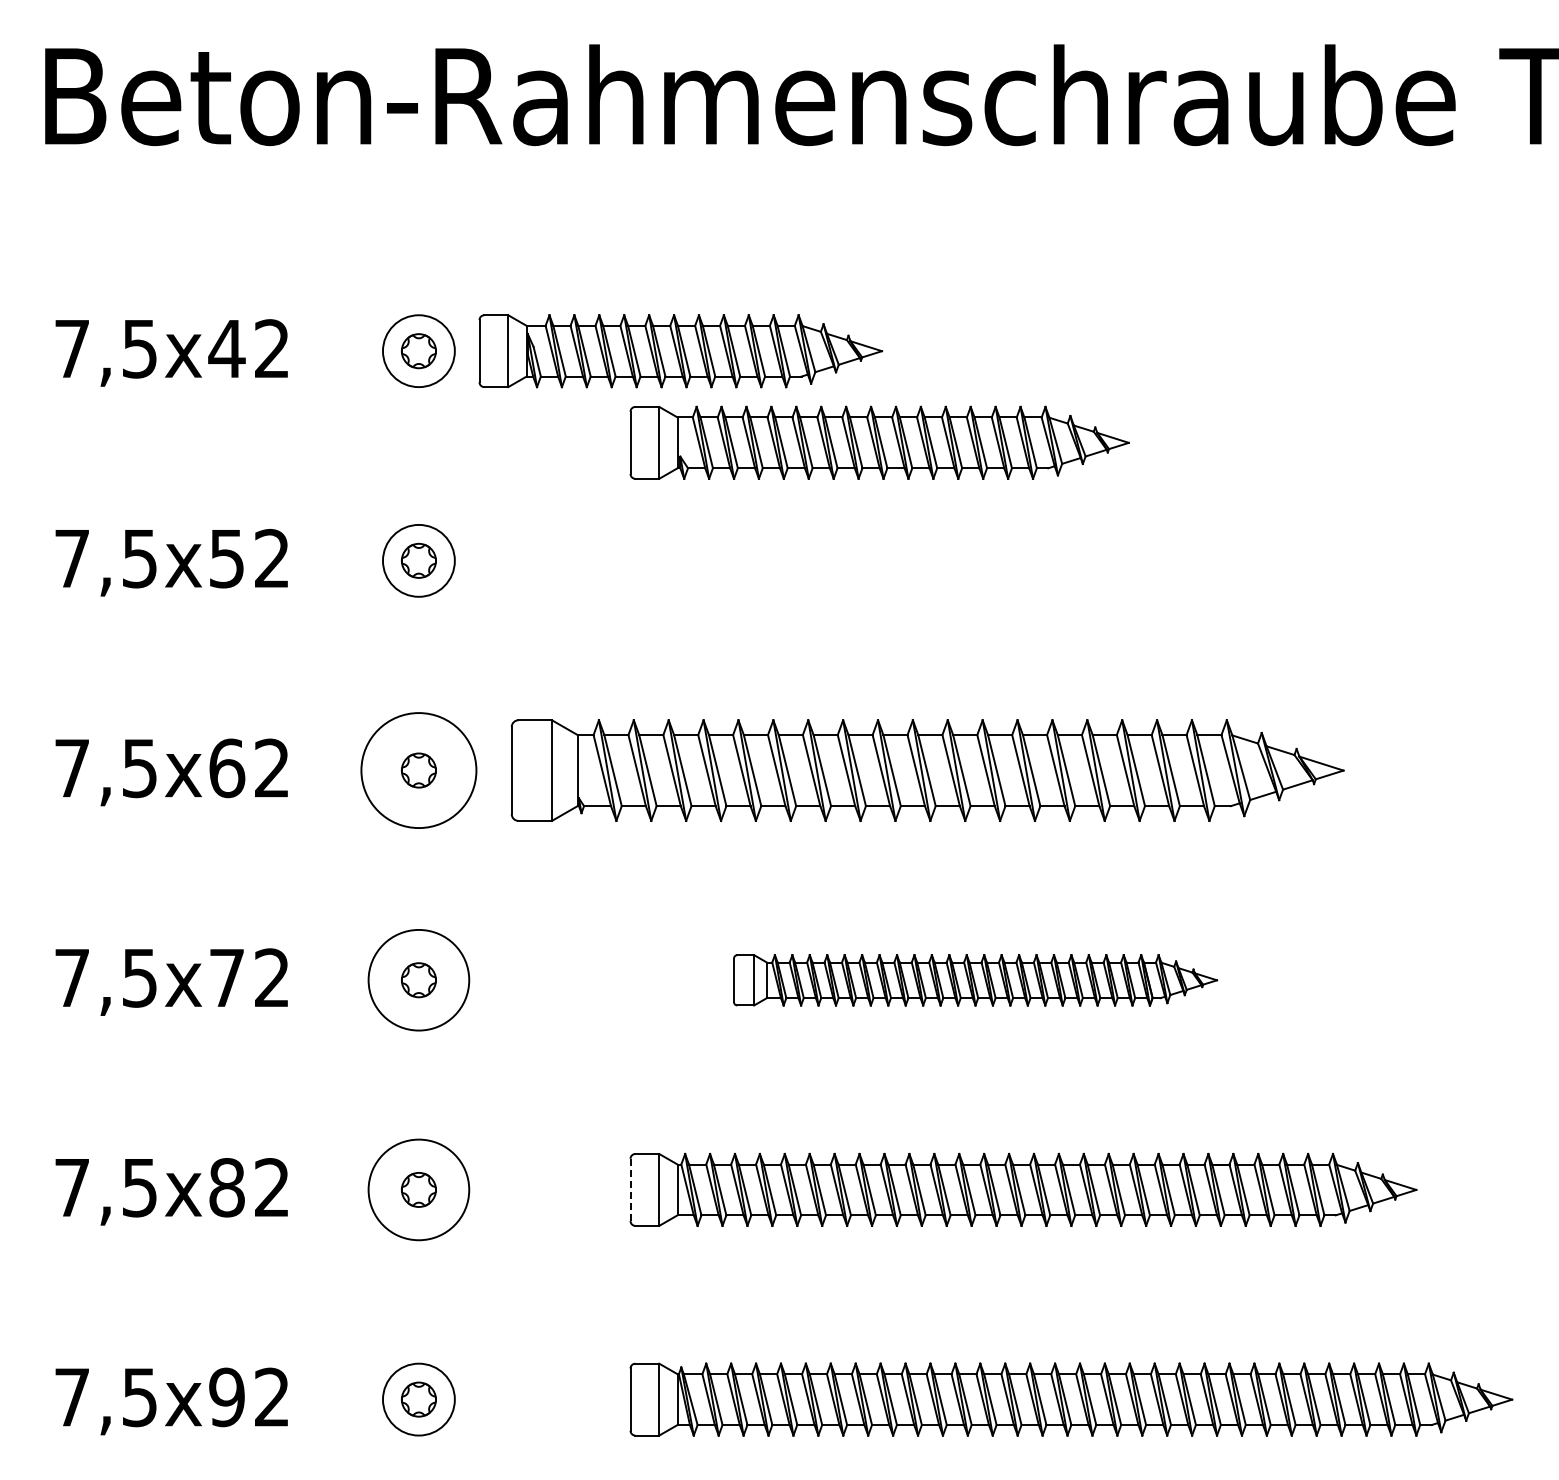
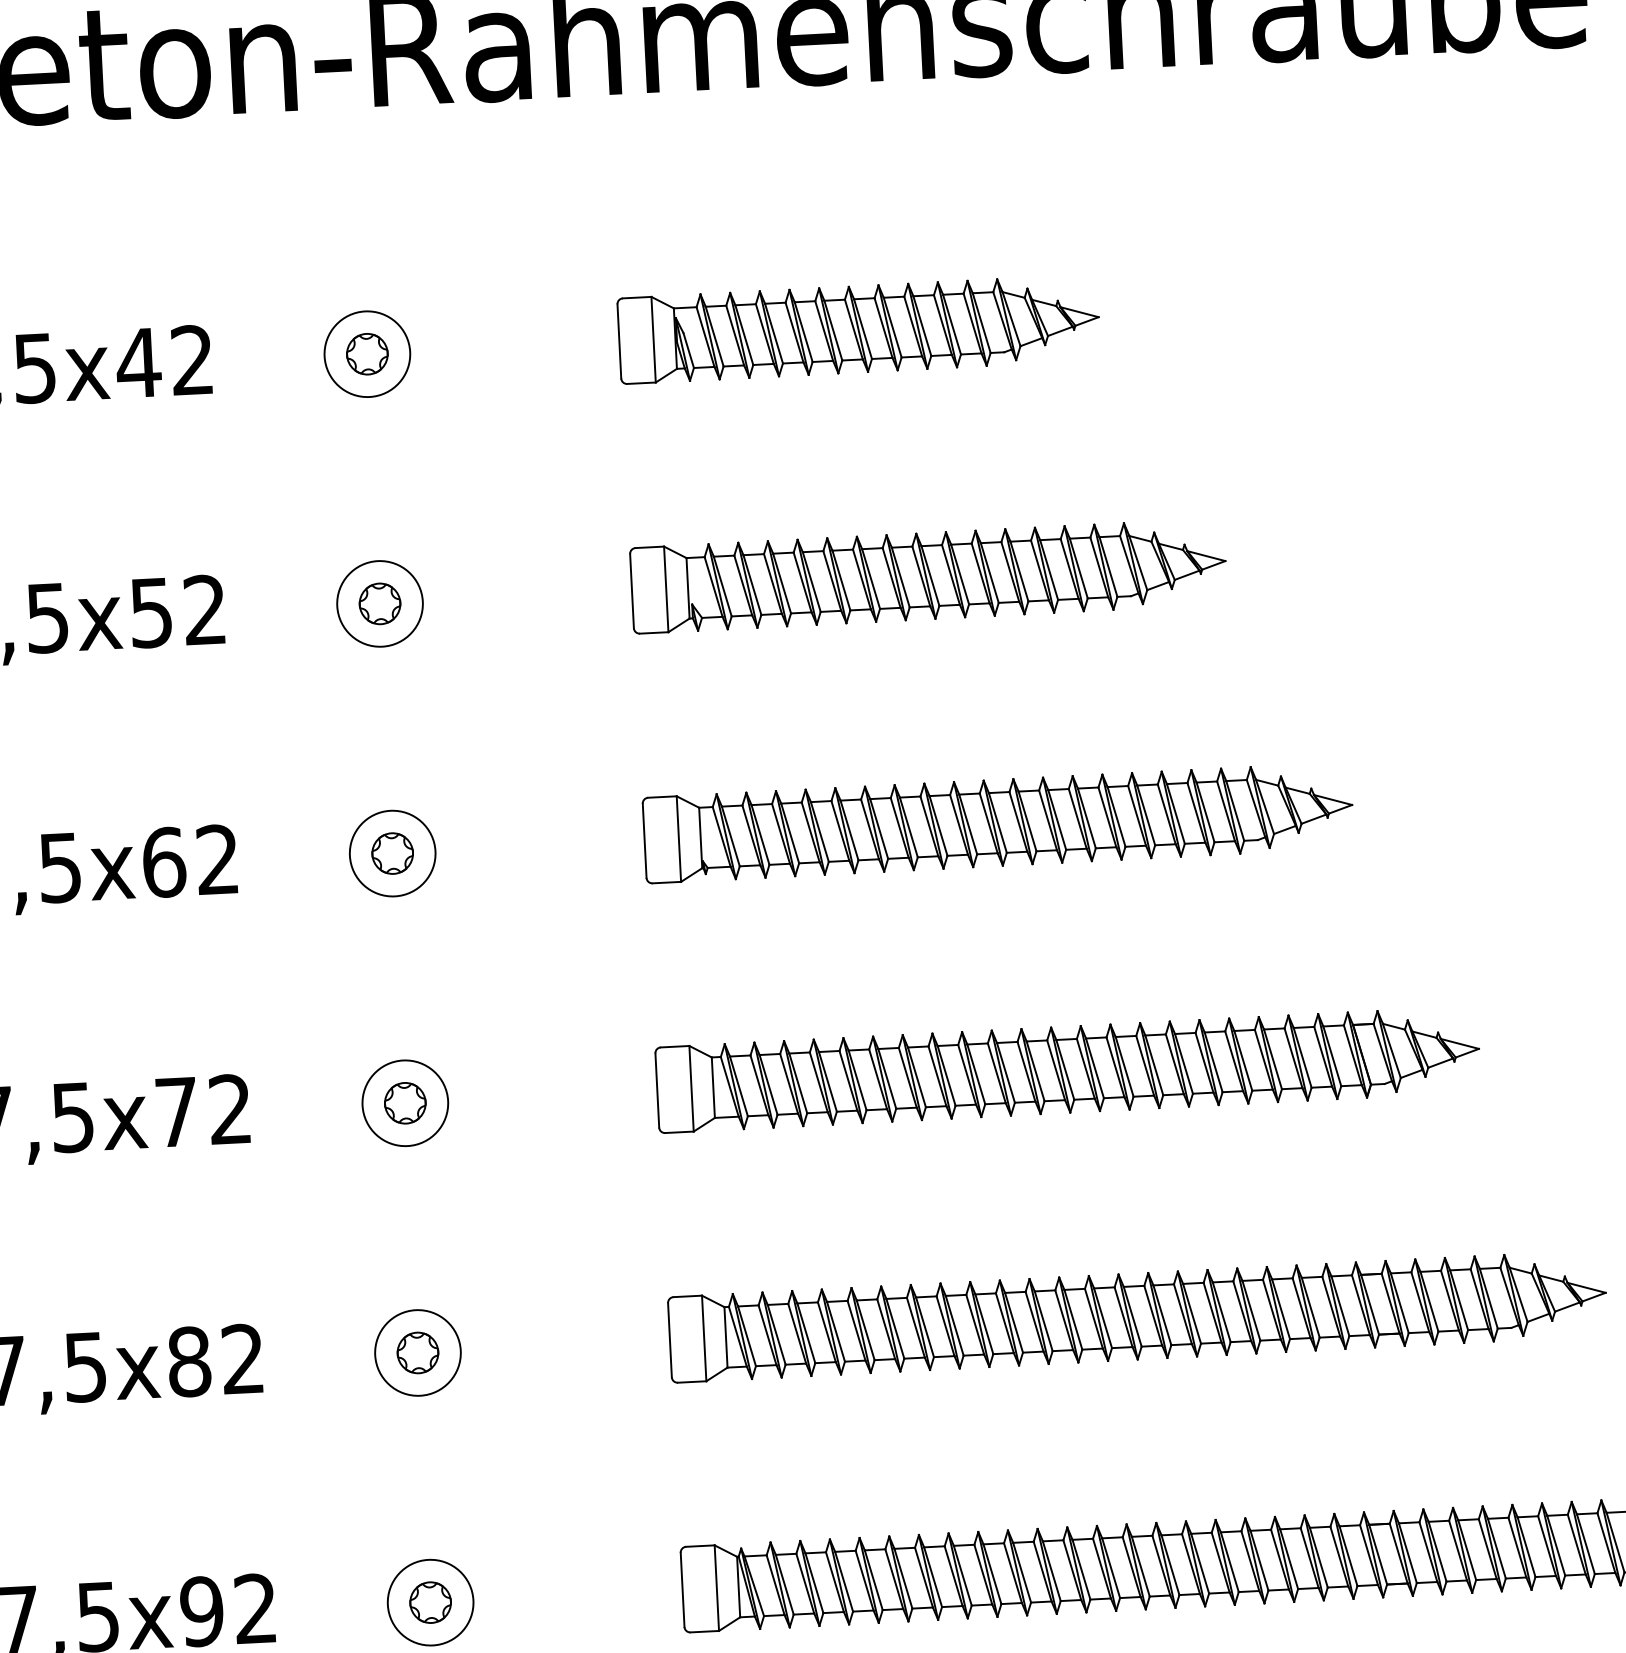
part: (680, 351) -> (858, 329), moved
part: (879, 442) -> (928, 575), moved
circle: (418, 770) -> (392, 853), size x0.62
part: (927, 770) -> (998, 822), size x0.71
circle: (418, 980) -> (404, 1103), size x0.71
part: (975, 980) -> (1068, 1070), size x1.43
circle: (418, 1189) -> (417, 1352), size x0.71
line: (630, 1189) -> (669, 1339), dashed -> solid

